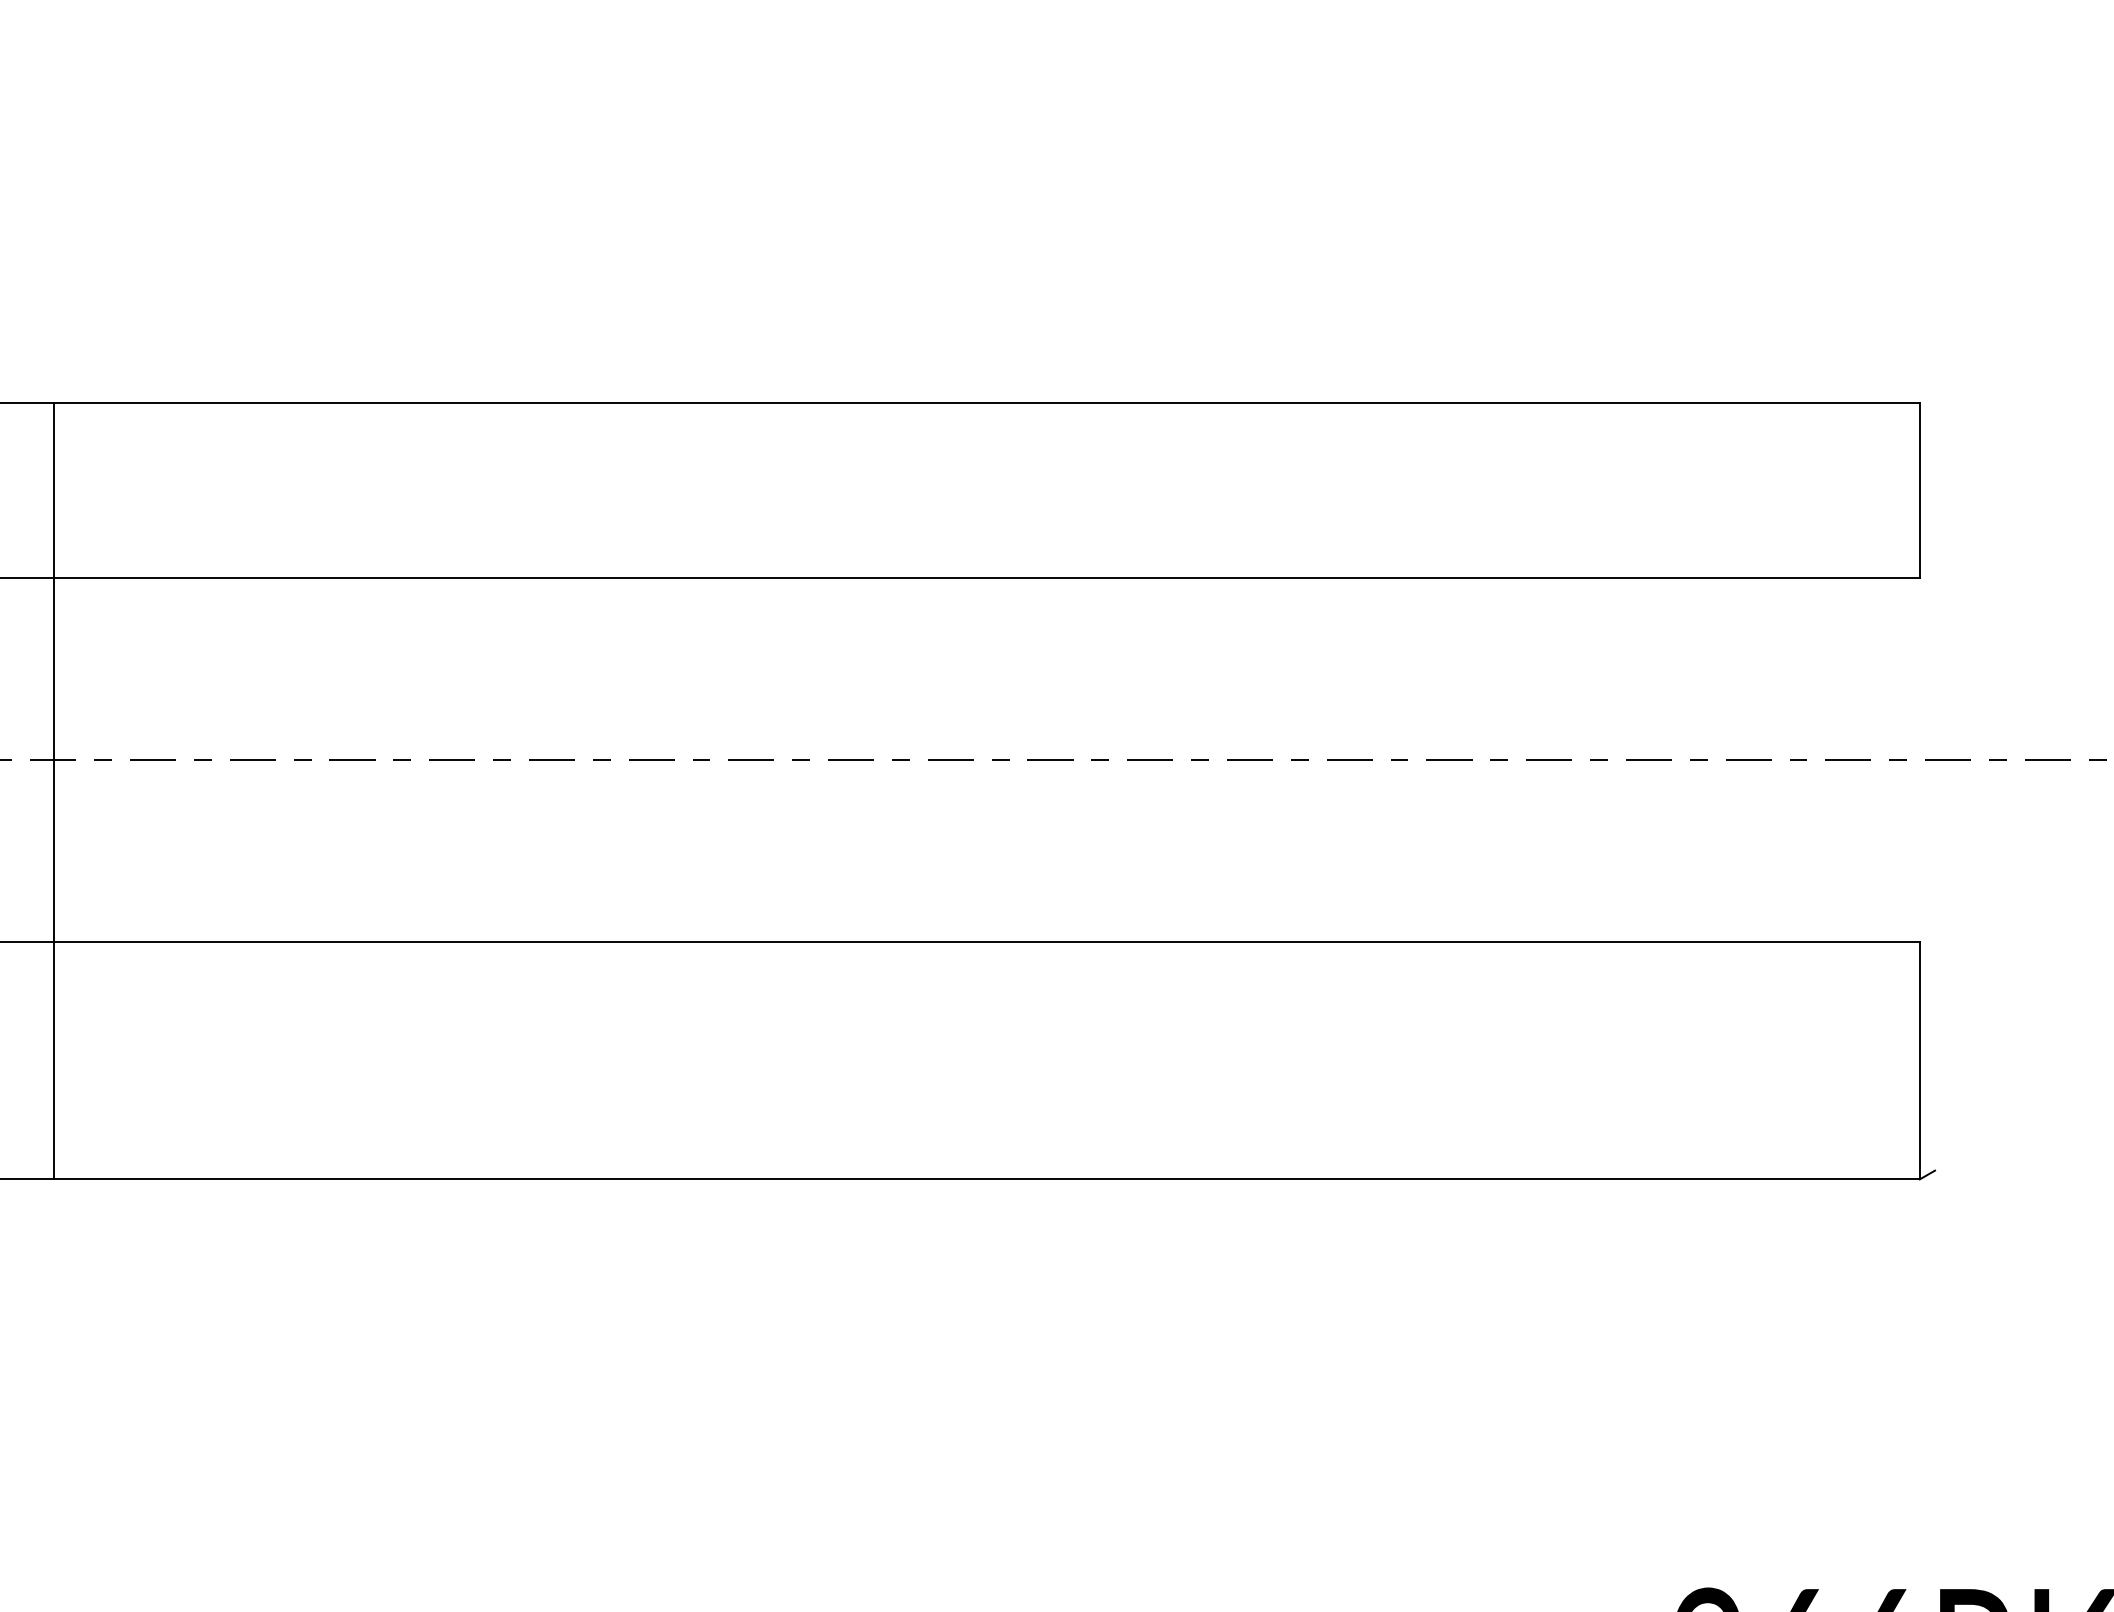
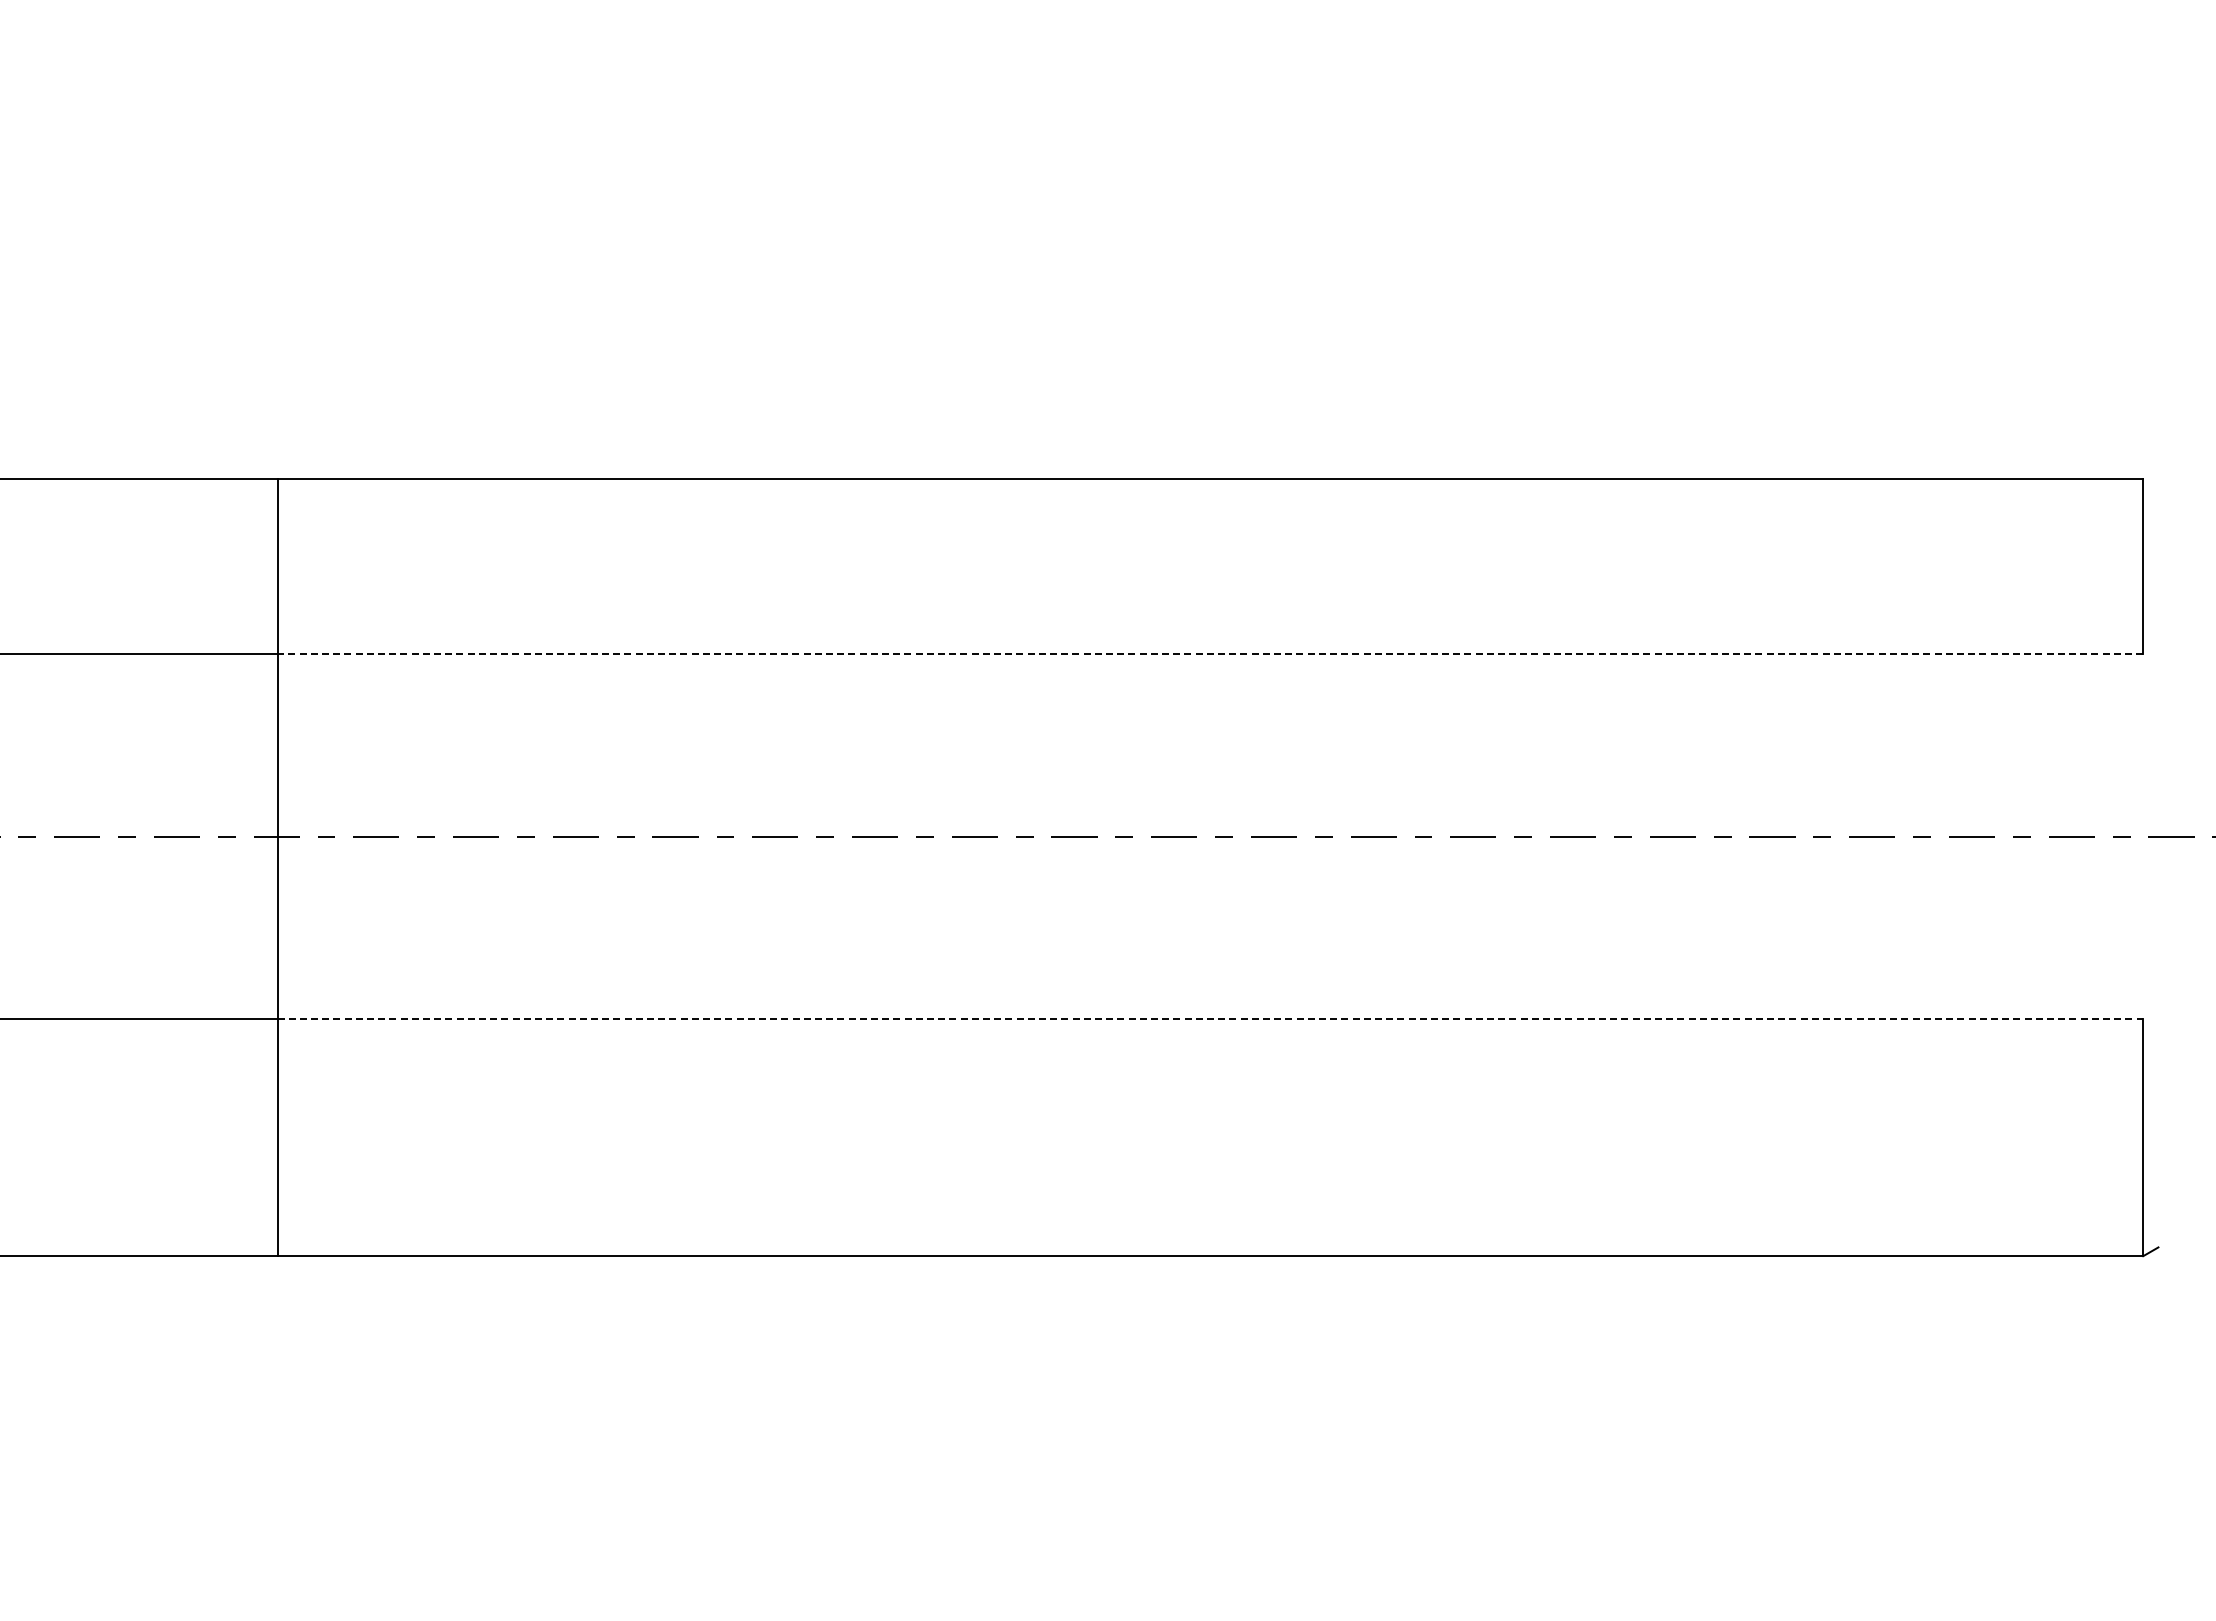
line: (987, 577) -> (1210, 654), solid -> dashed
line: (987, 941) -> (1210, 1018), solid -> dashed

